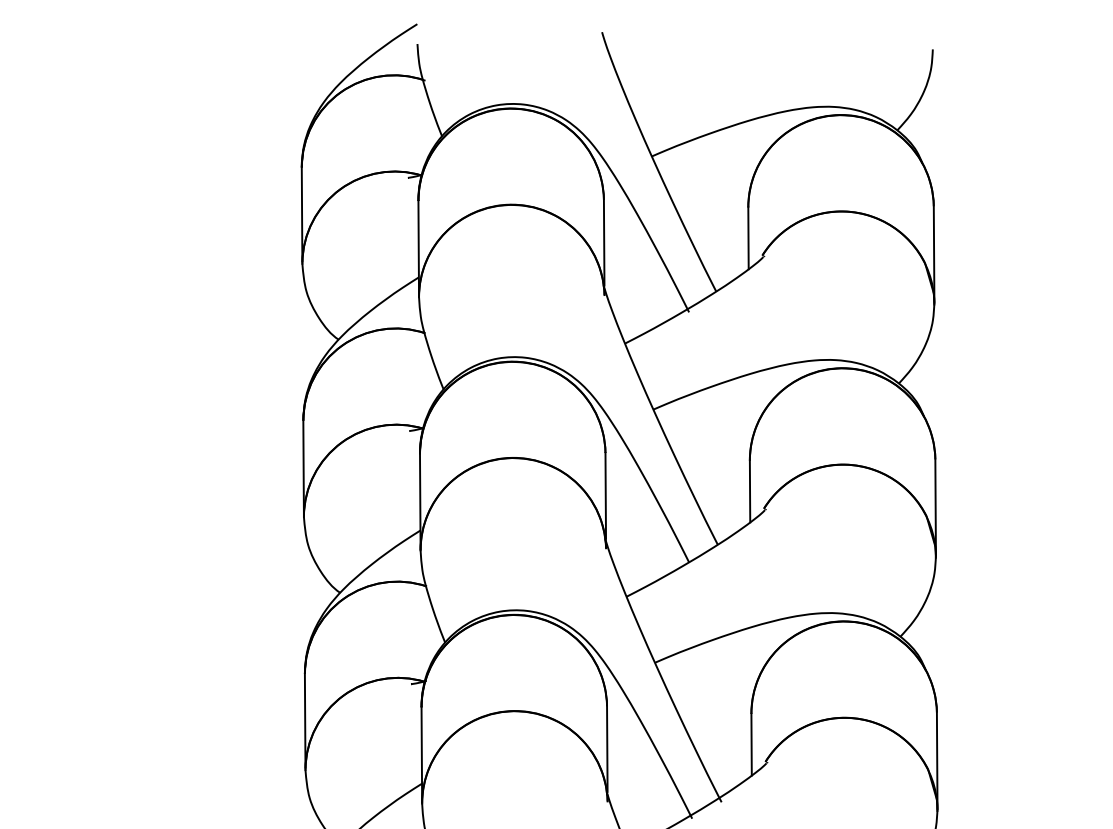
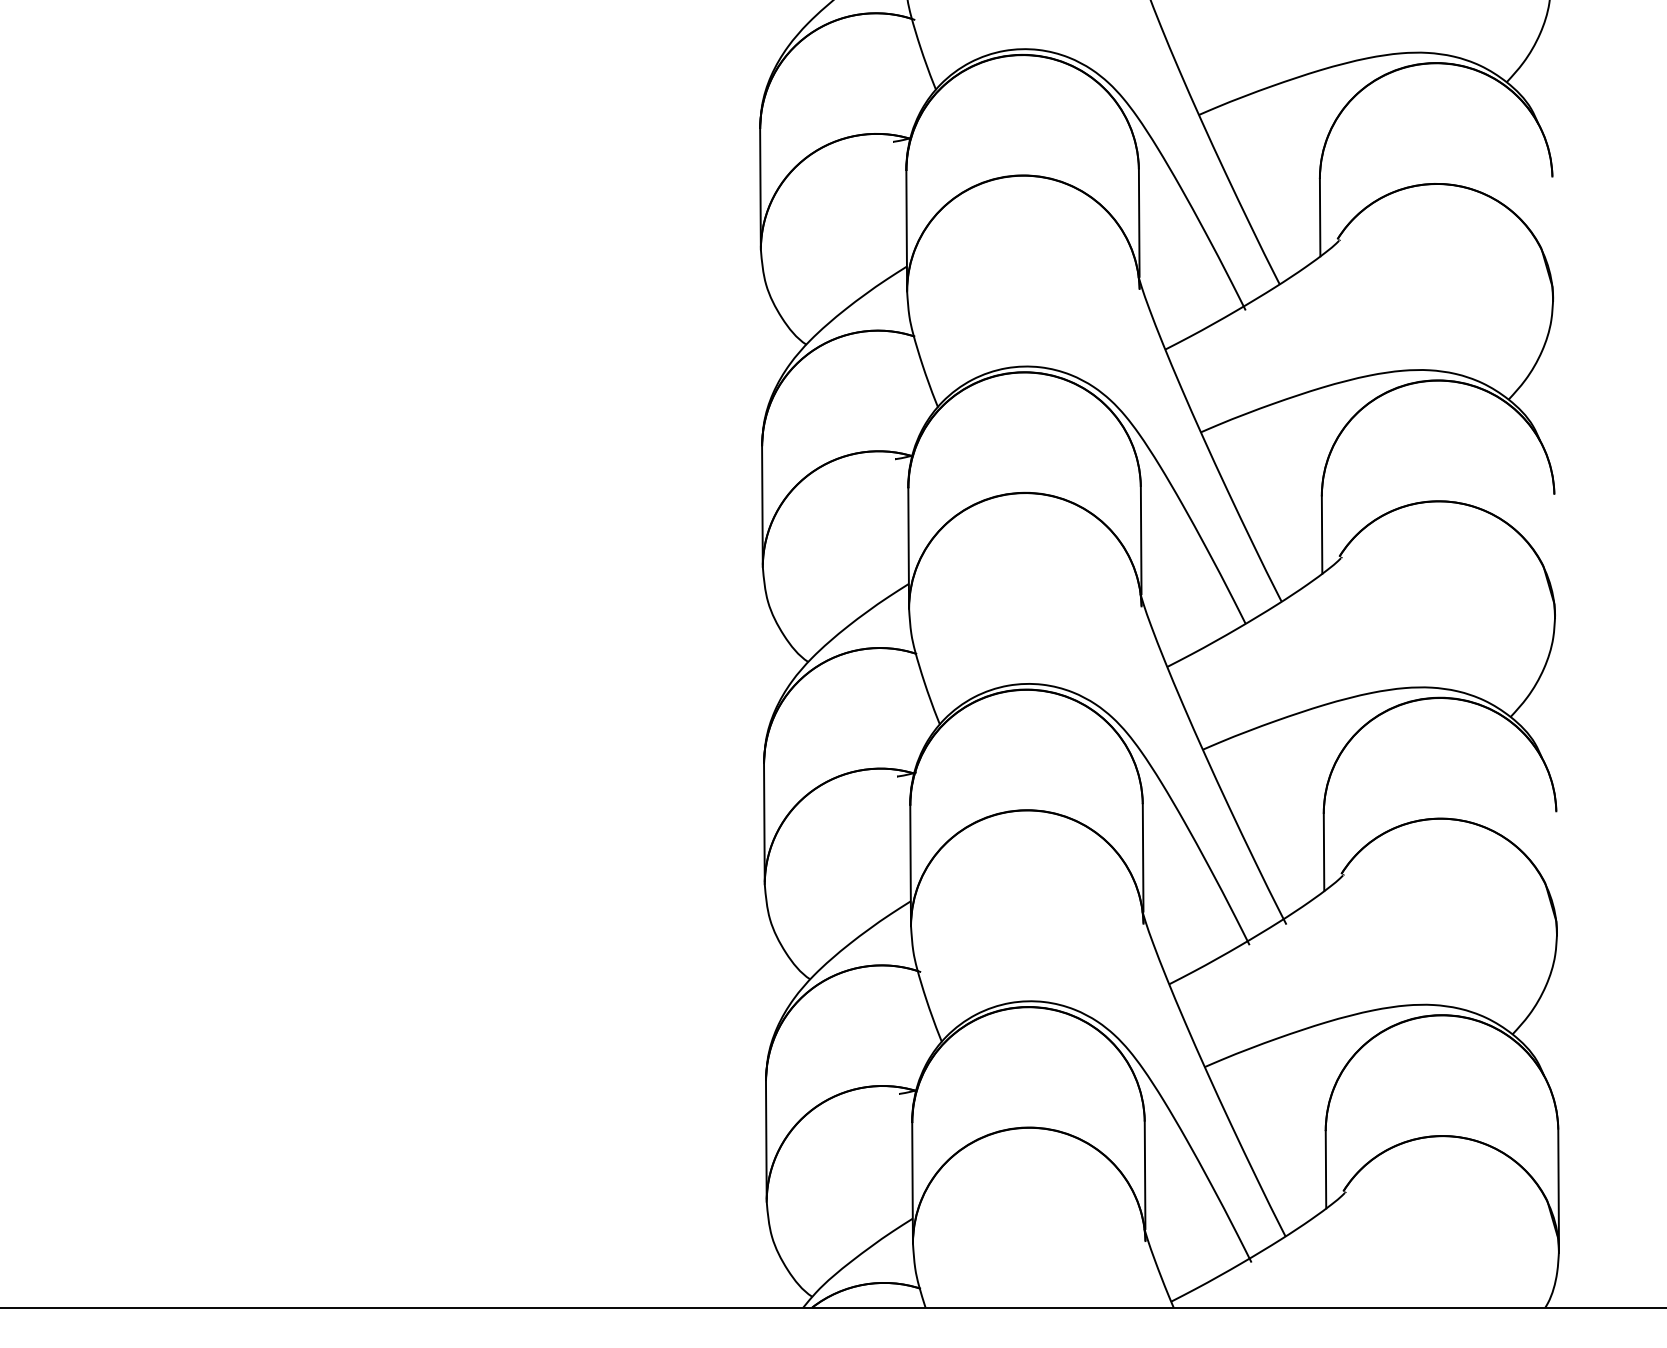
line: (933, 254) -> (1552, 237), removed
line: (935, 507) -> (1554, 554), removed
line: (937, 760) -> (1556, 872), removed

